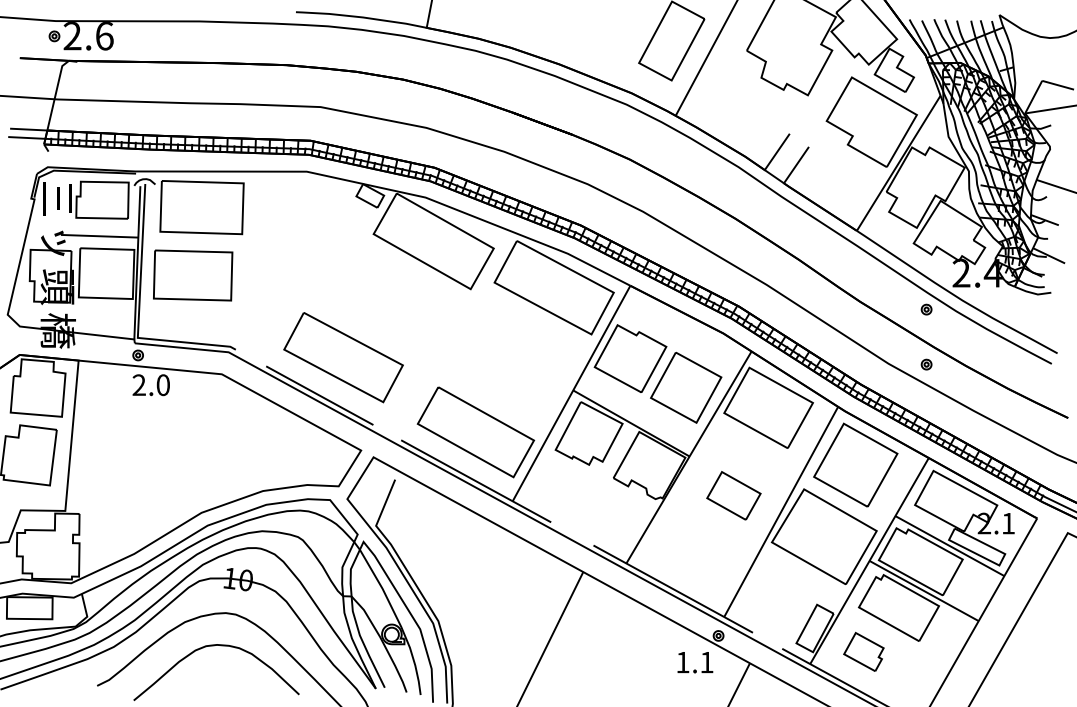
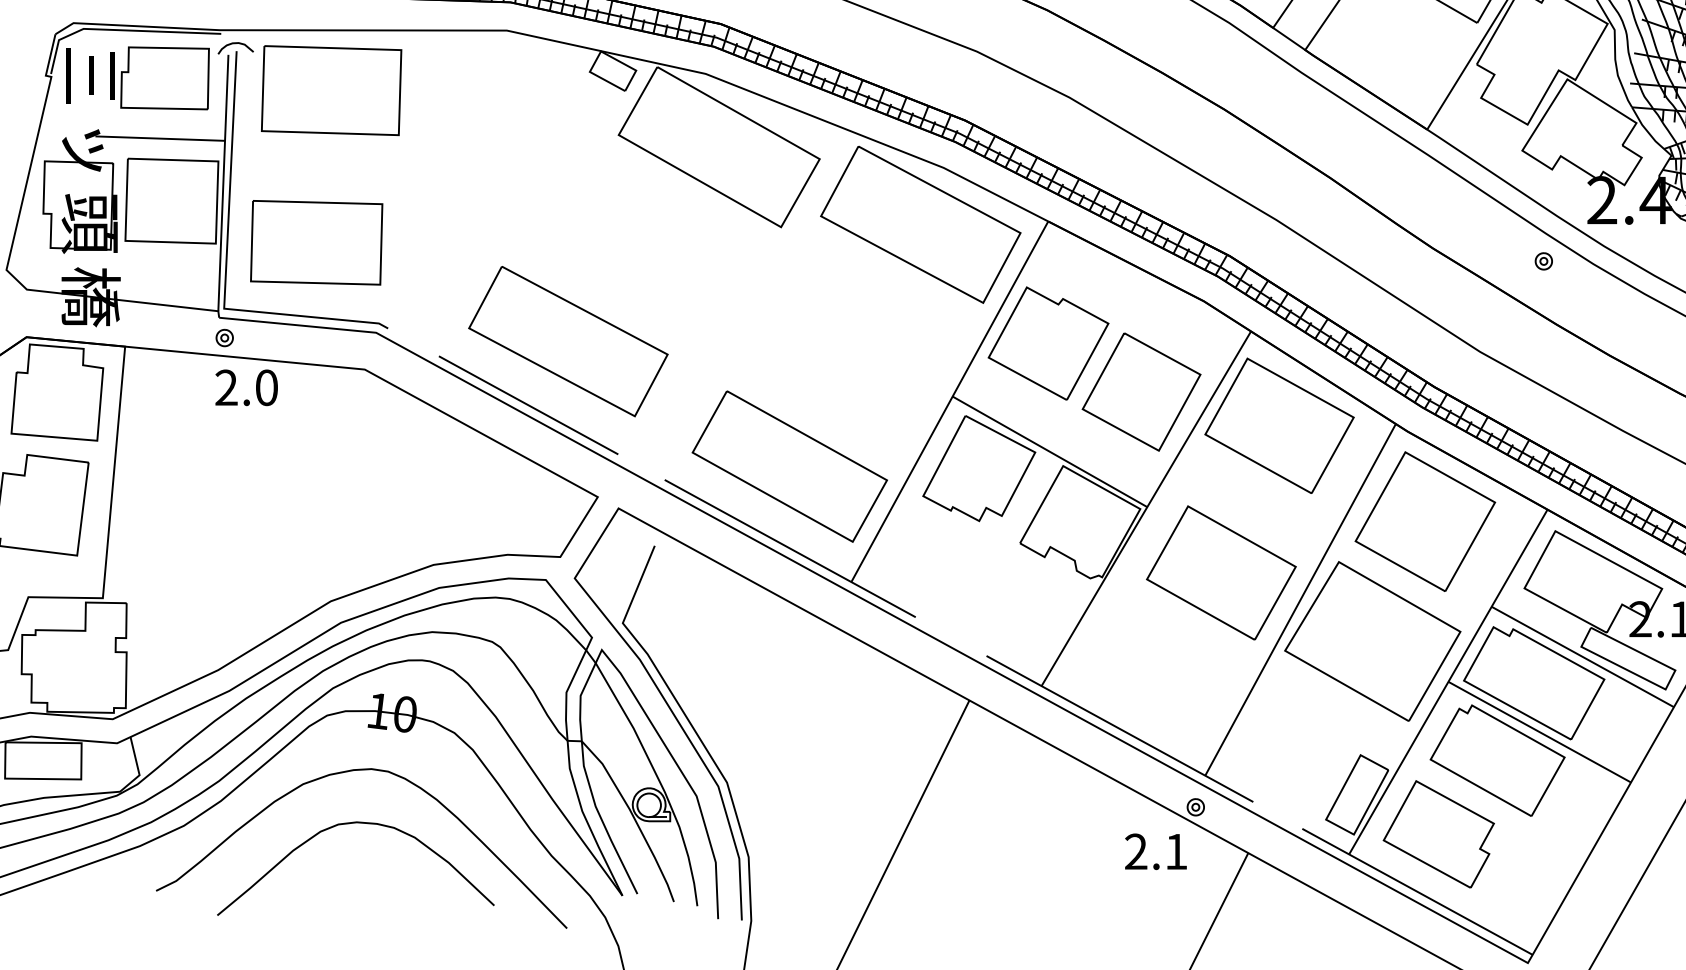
part: (193, 275) -> (317, 242), moved
part: (926, 364) -> (1543, 353), removed
part: (733, 495) -> (1220, 572), size x1.67
part: (863, 651) -> (1438, 833), size x1.67
text: (682, 661) -> (1135, 850), 1.1 -> 2.1

